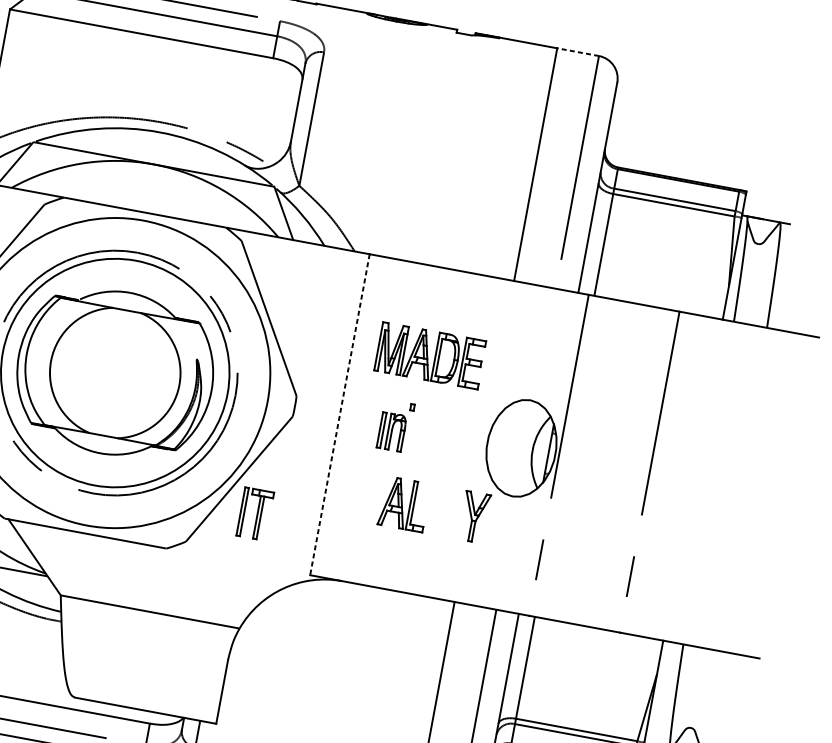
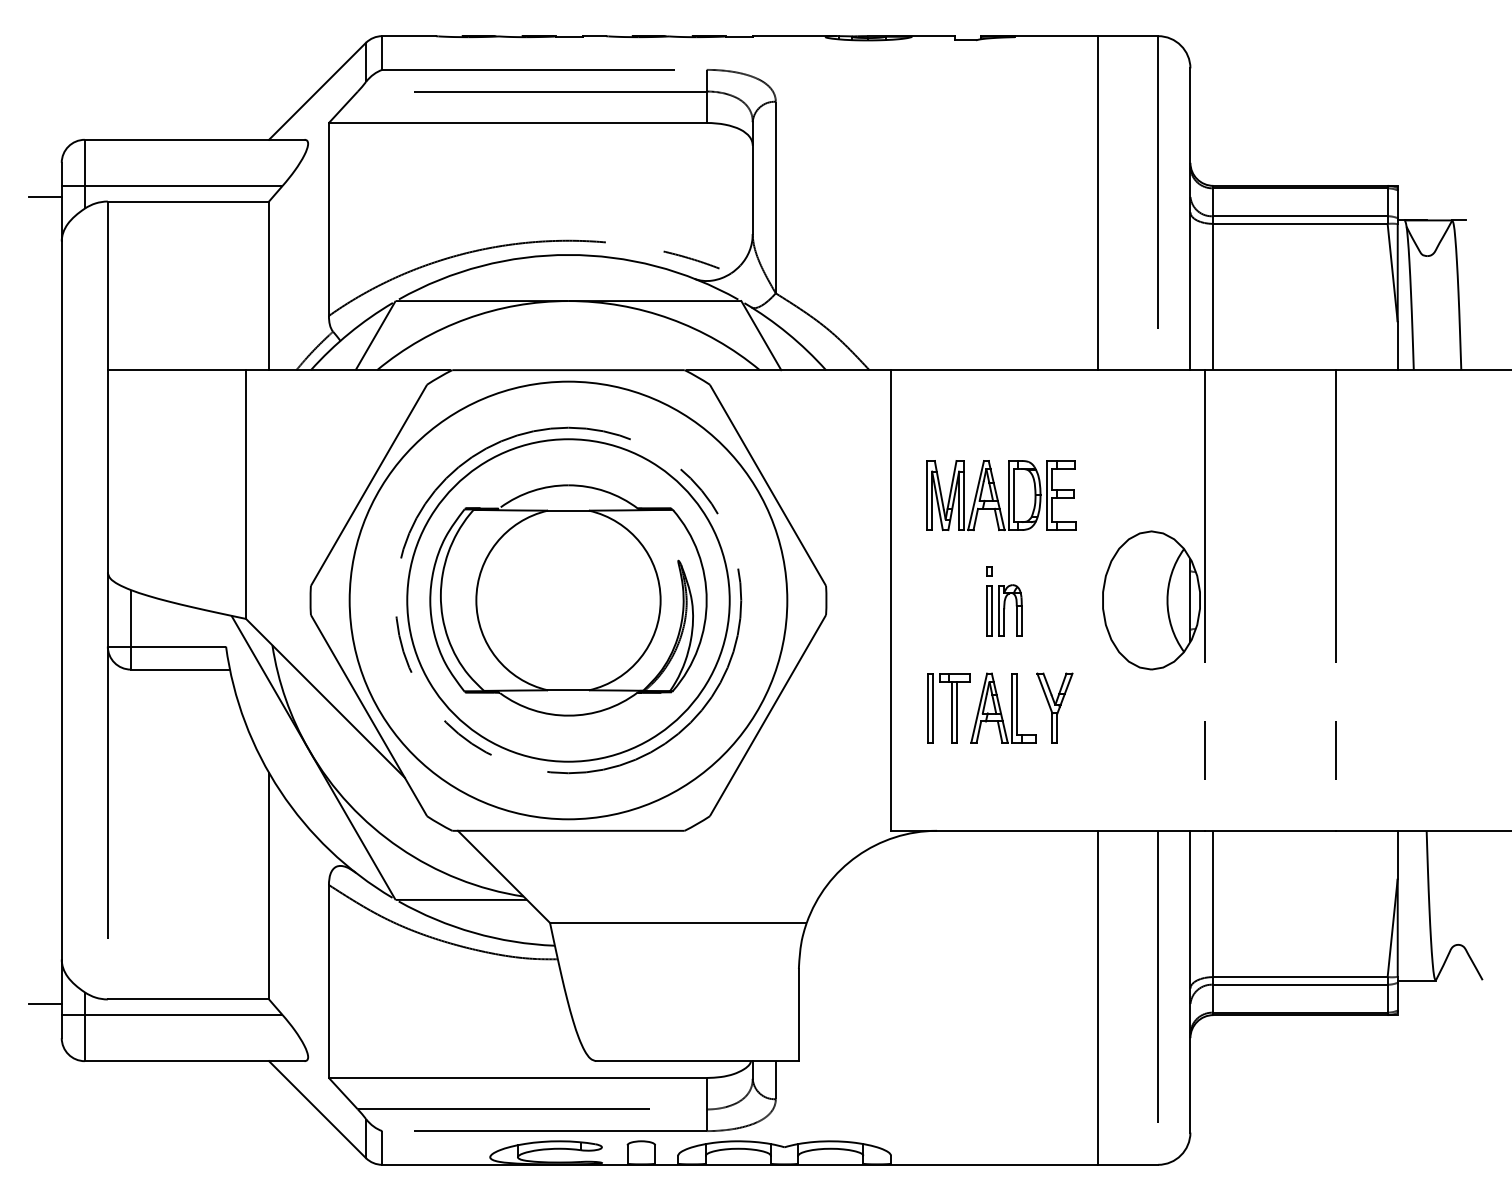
line: (578, 52) -> (1128, 36), dashed -> solid
line: (339, 414) -> (890, 600), dashed -> solid
part: (391, 431) -> (1004, 610), moved
part: (254, 514) -> (948, 708), moved
part: (474, 516) -> (1054, 707), moved

